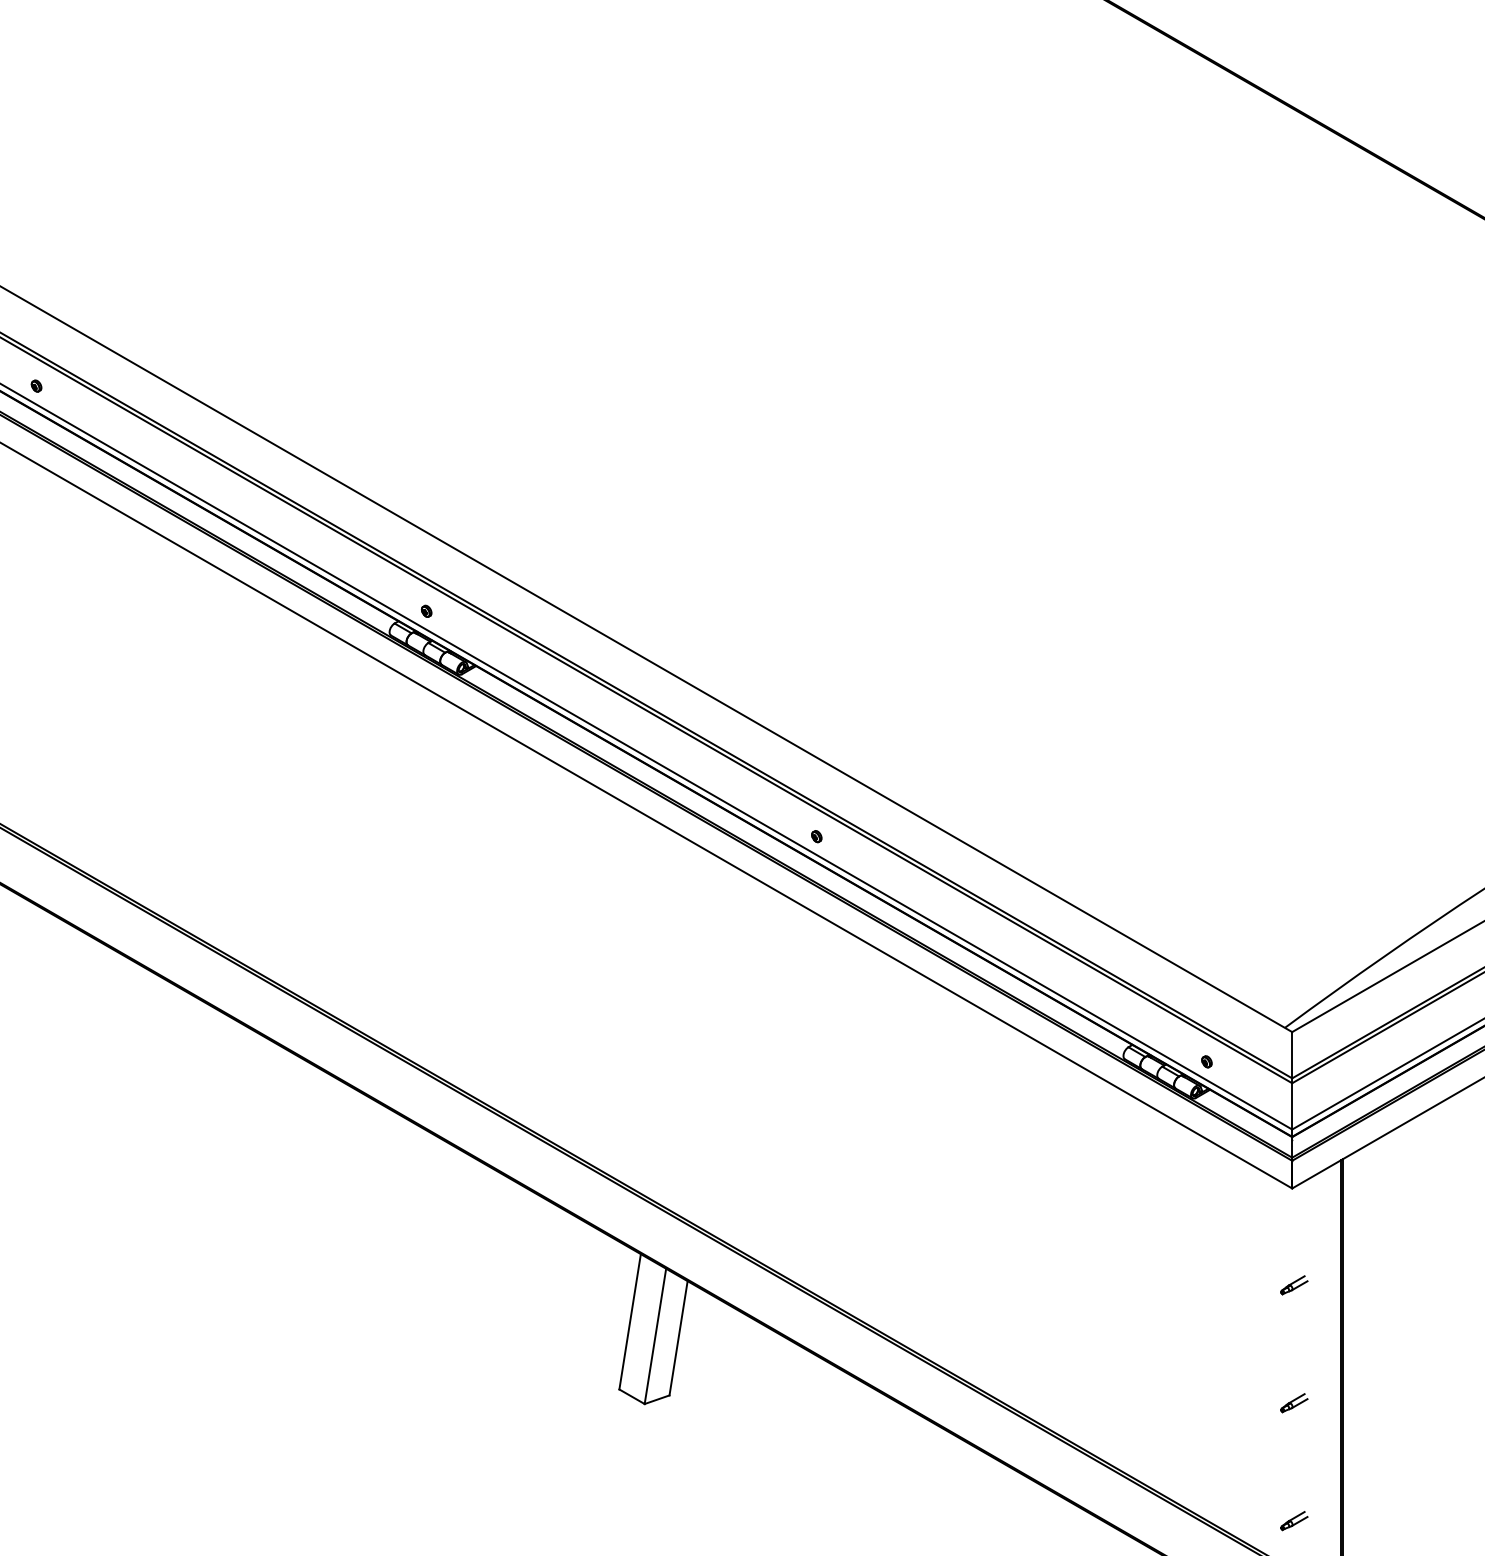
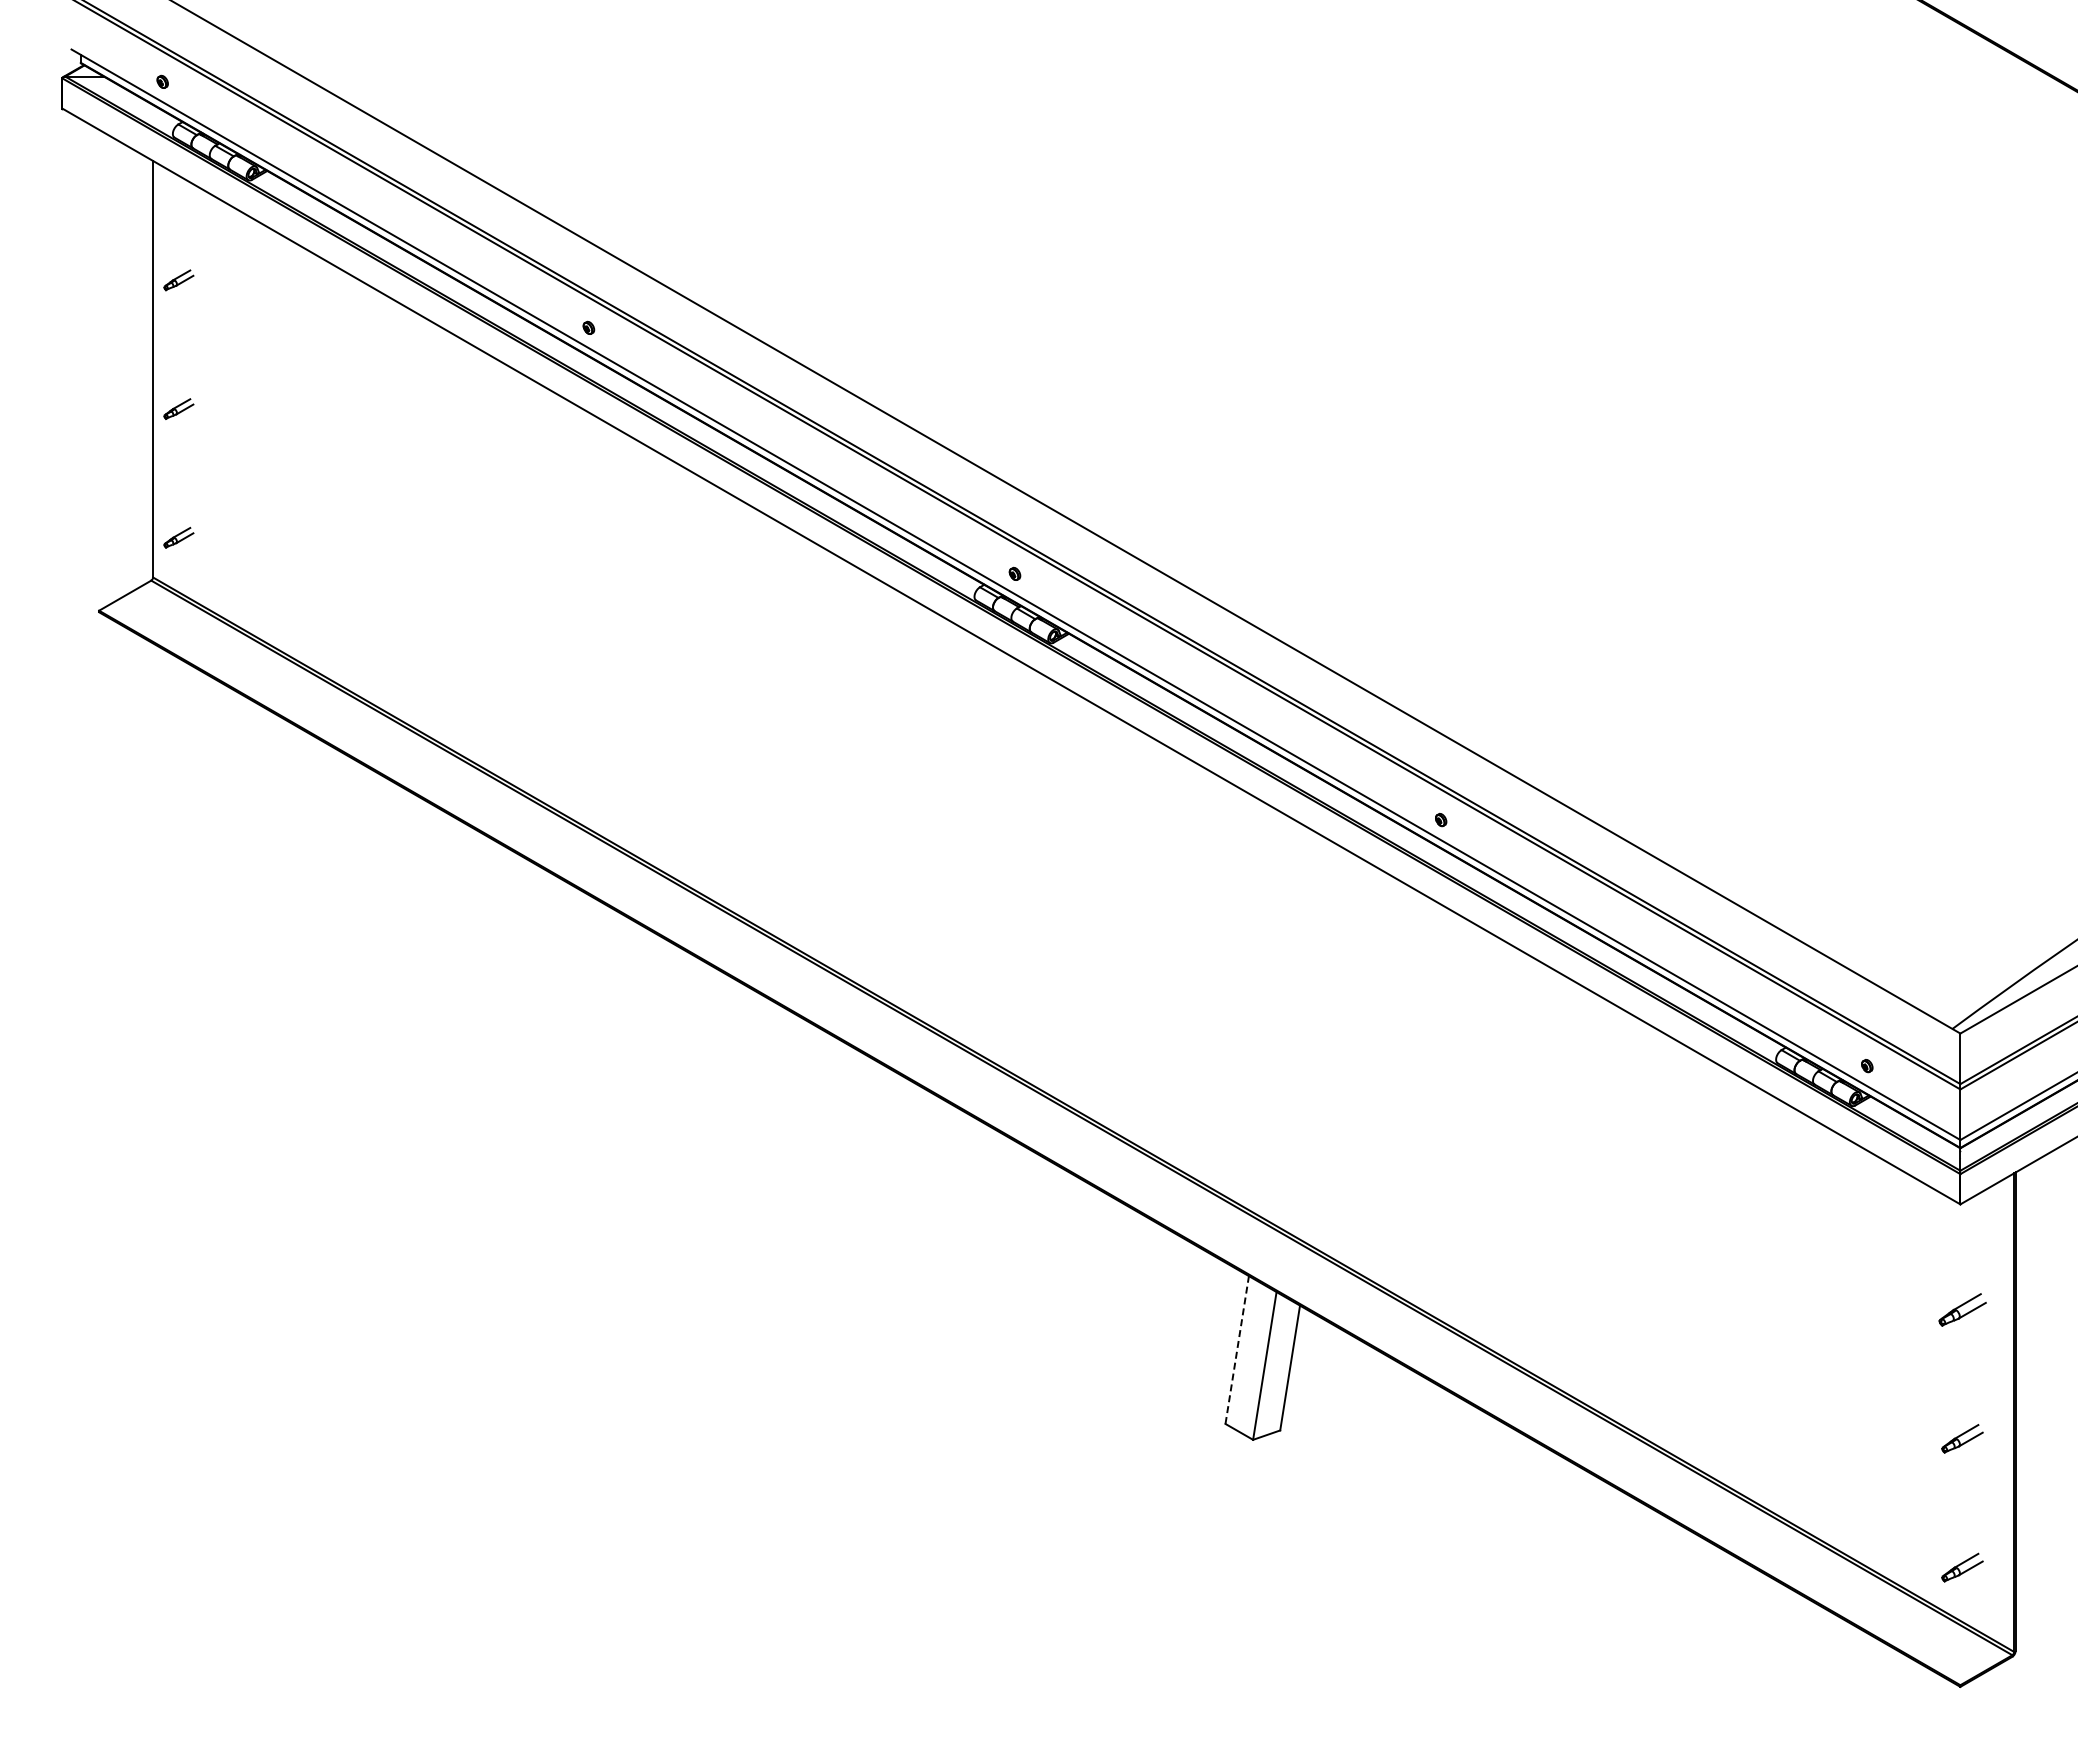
part: (1294, 1285) -> (1962, 1310), size x1.6
line: (630, 1322) -> (1237, 1350), solid -> dashed
part: (1294, 1402) -> (1962, 1438), size x1.4
part: (1294, 1520) -> (1962, 1567), size x1.4

